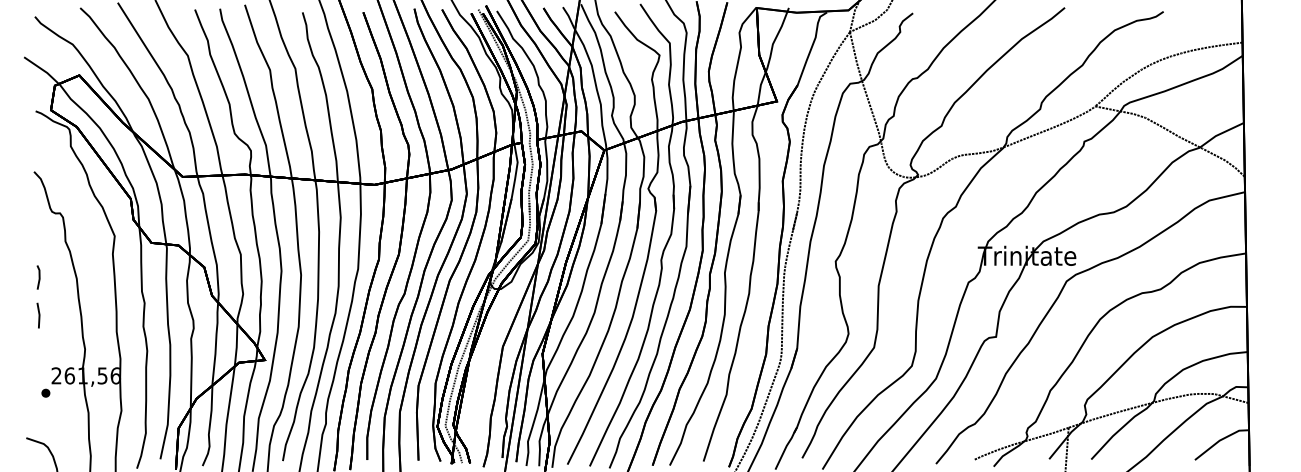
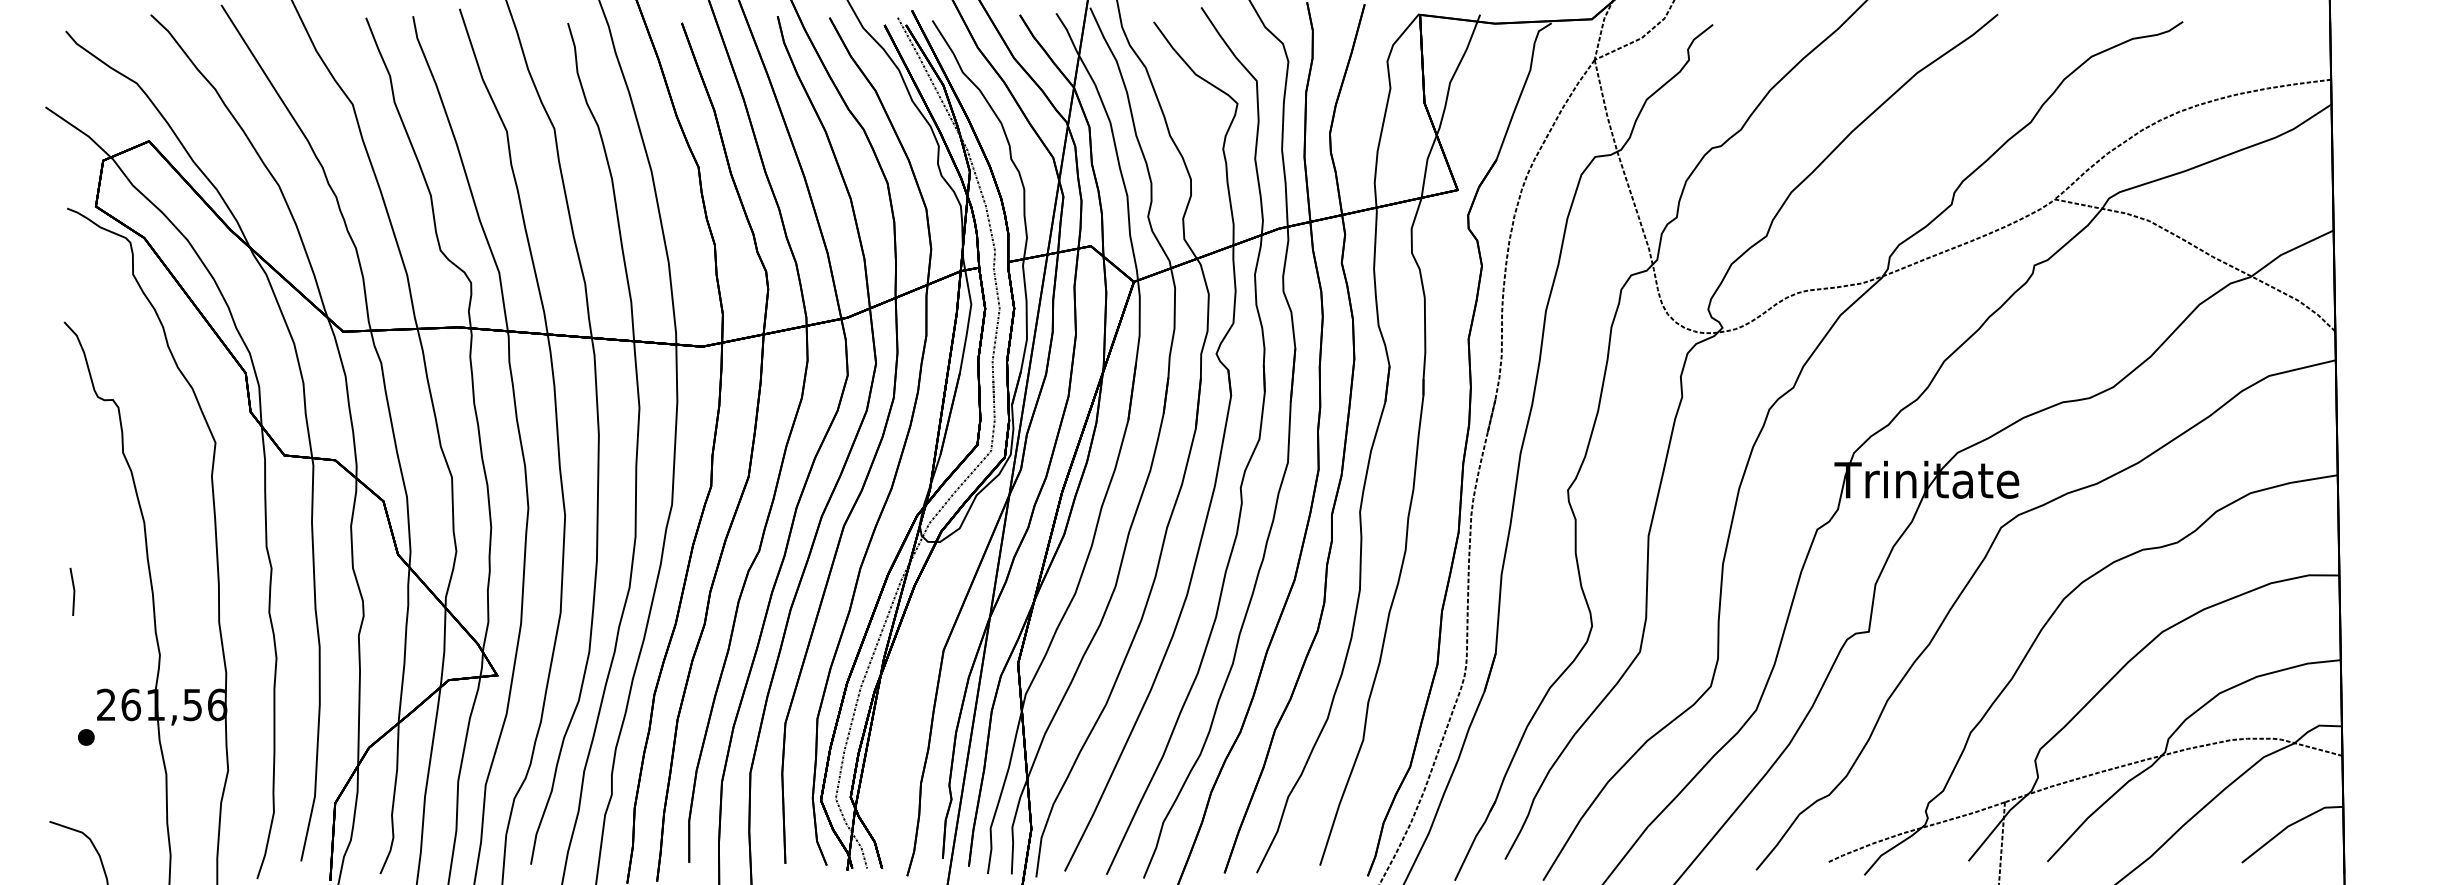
line: (38, 277) -> (72, 520), removed

